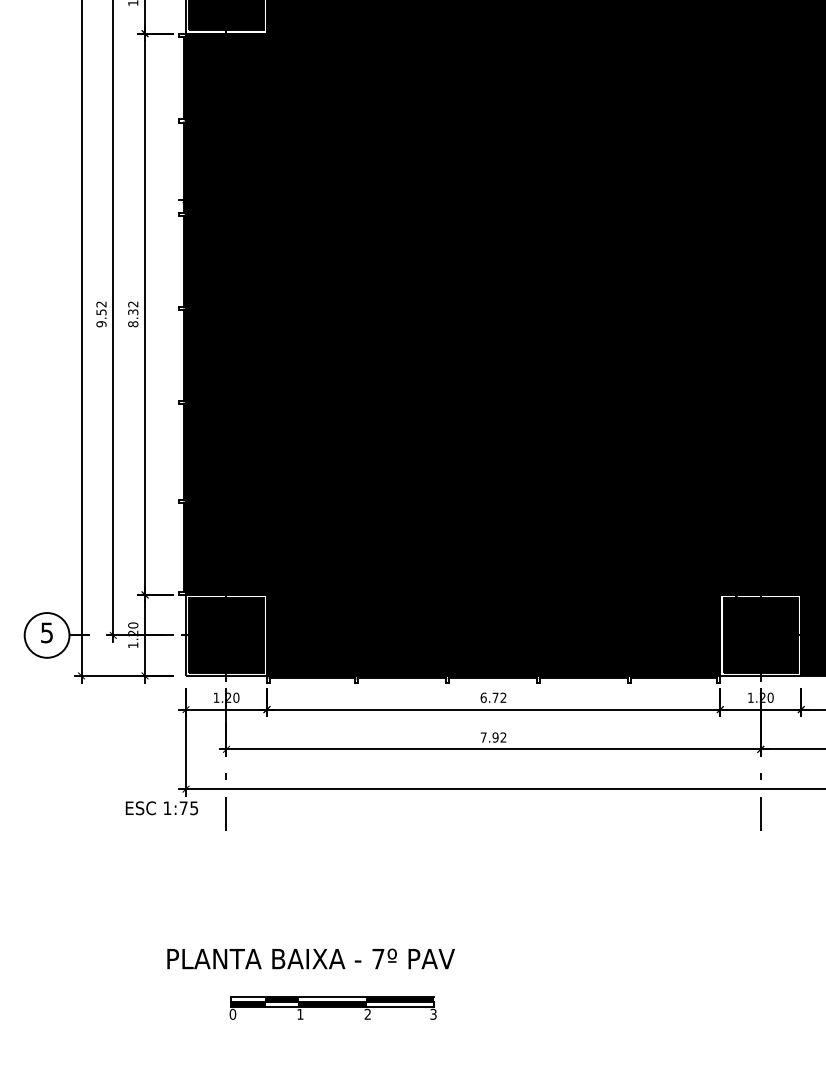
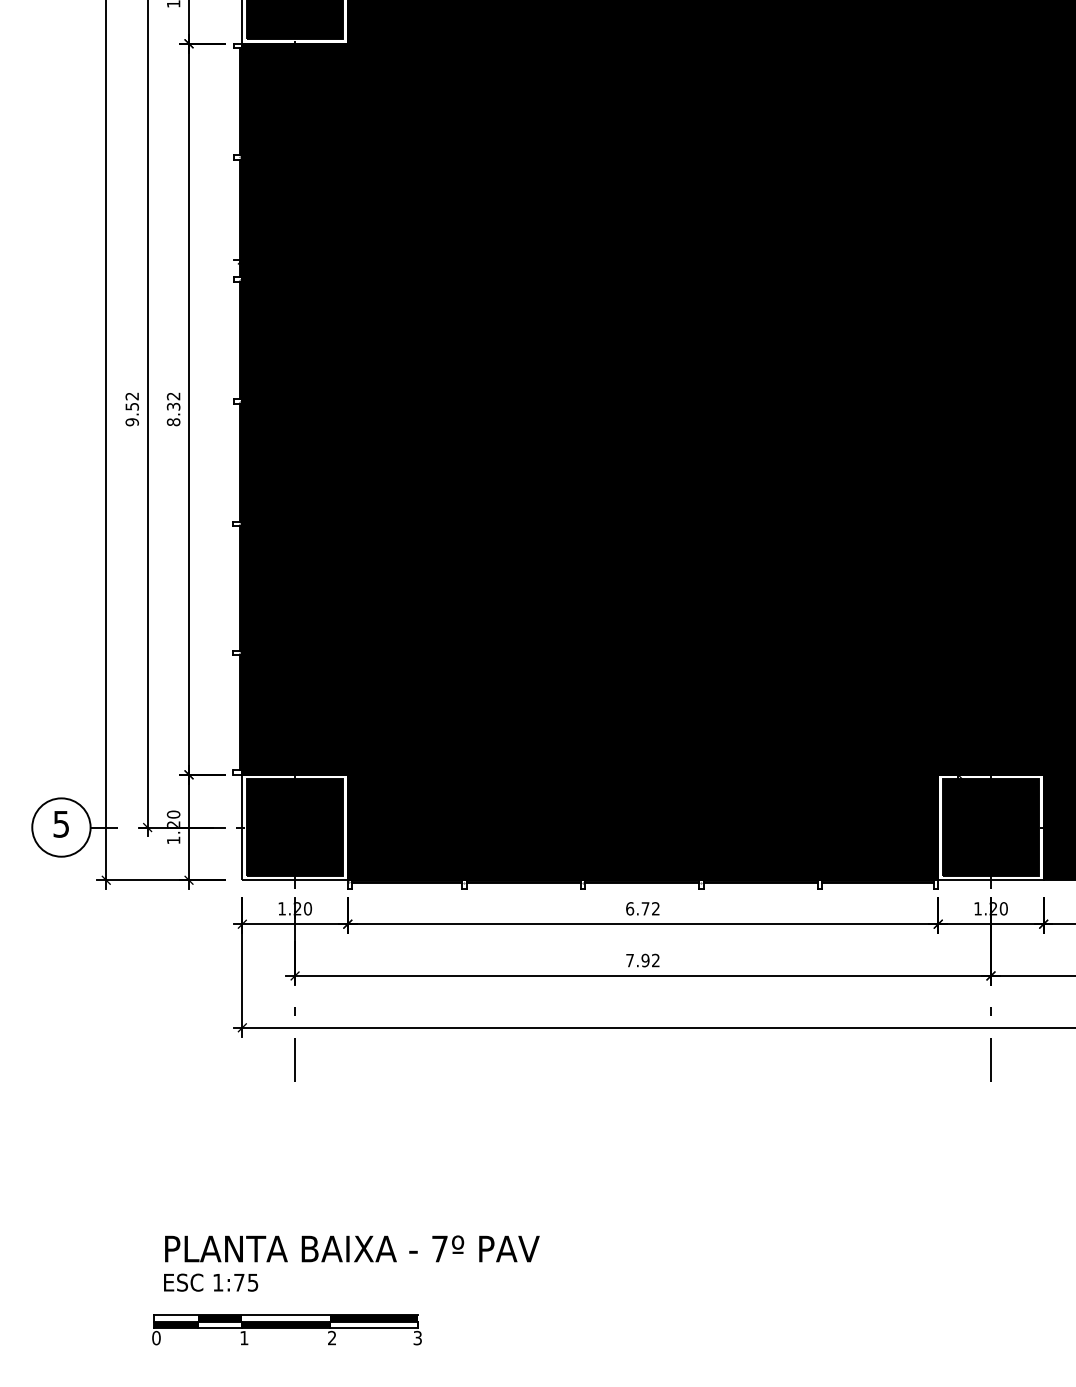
text: (162, 808) -> (211, 1282), moved
text: (311, 958) -> (352, 1248), moved
part: (332, 1007) -> (286, 1329), moved

